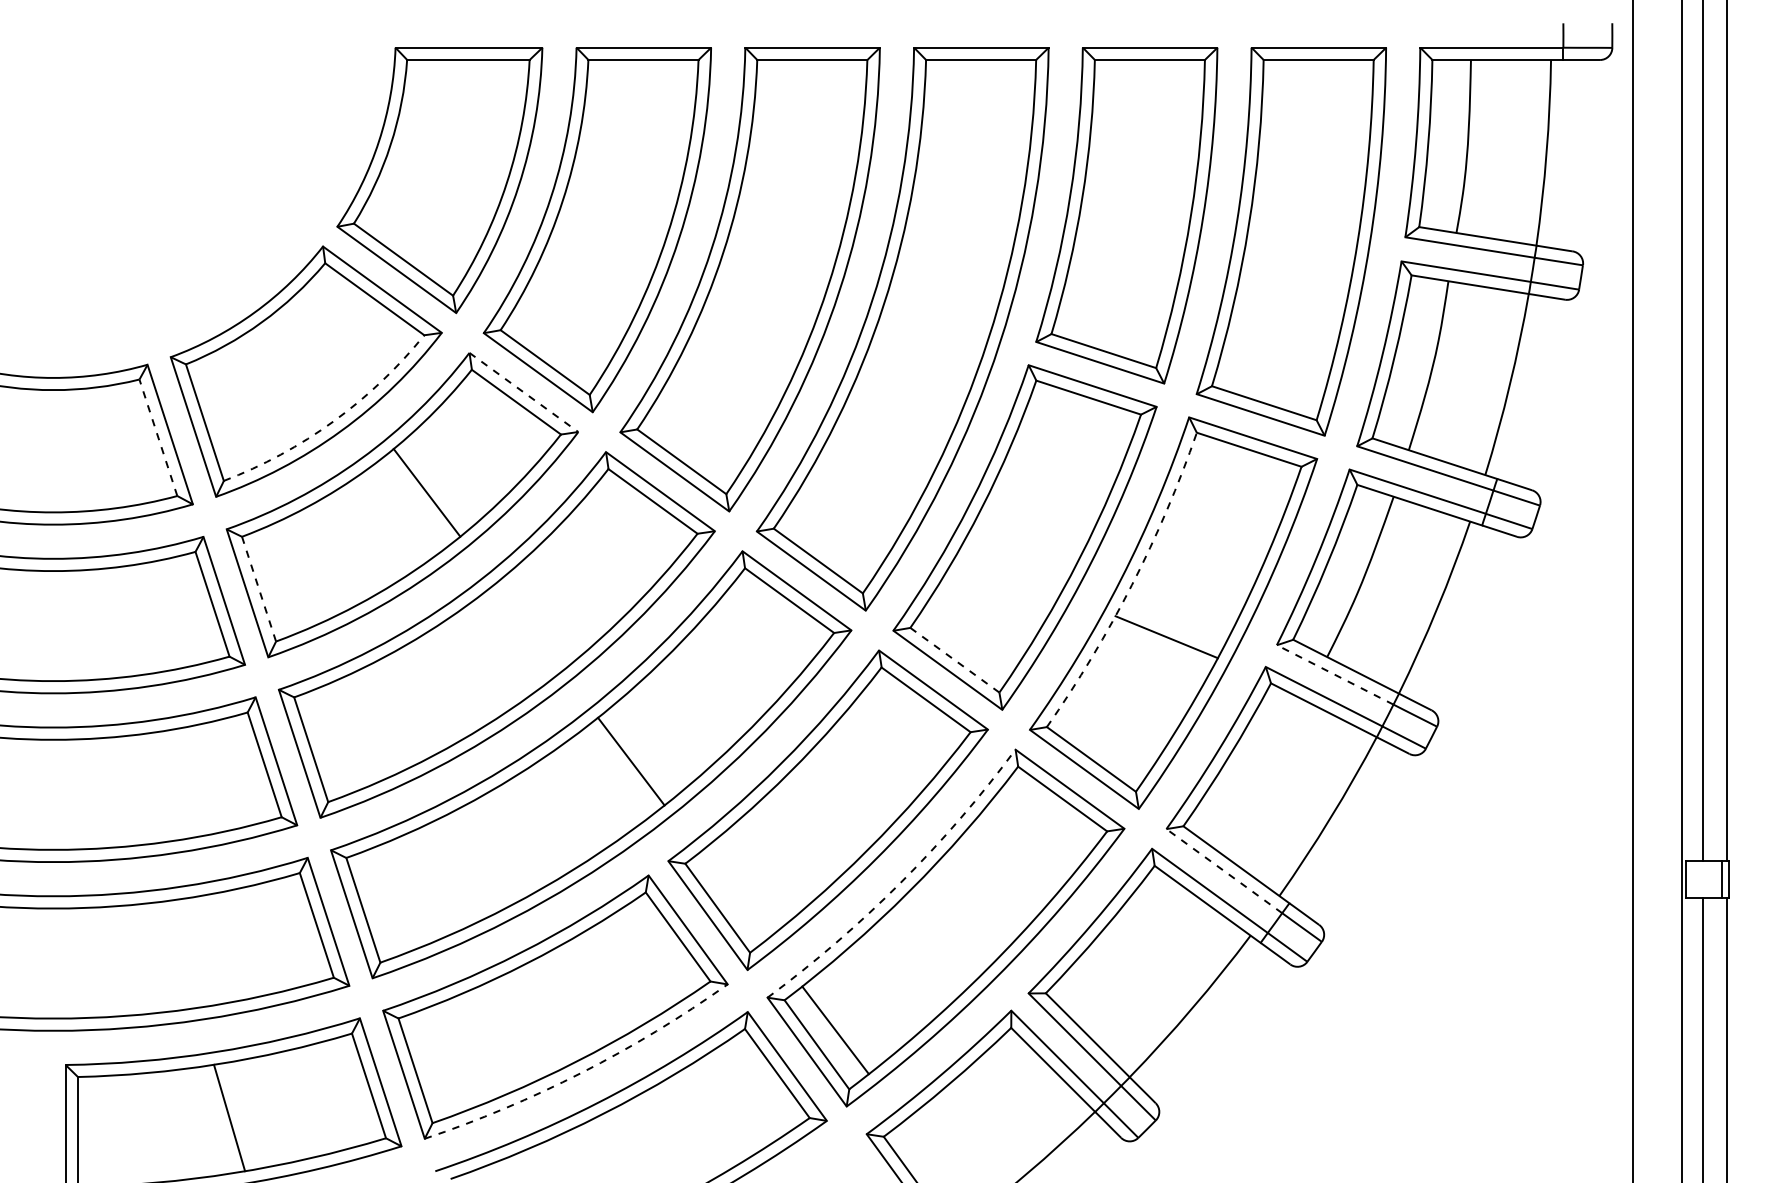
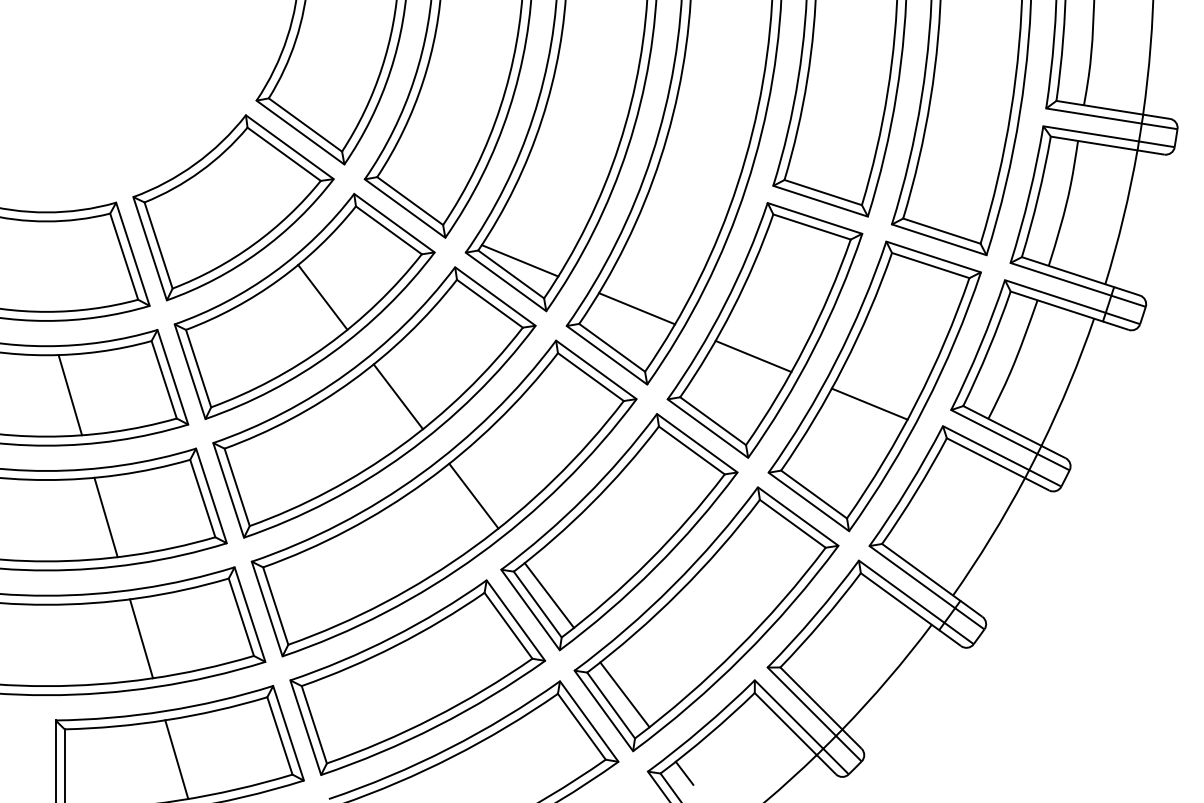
line: (524, 392) -> (394, 223), dashed -> solid
arc: (333, 421) -> (253, 244), dashed -> solid
line: (158, 437) -> (124, 256), dashed -> solid
line: (693, 443) -> (519, 260), added
line: (851, 508) -> (636, 308), added
line: (1009, 572) -> (753, 356), added
arc: (1131, 585) -> (843, 365), dashed -> solid
line: (259, 589) -> (198, 368), dashed -> solid
line: (85, 624) -> (70, 394), added
line: (528, 627) -> (397, 396), added
line: (955, 660) -> (713, 421), dashed -> solid
line: (1334, 674) -> (993, 431), dashed -> solid
line: (133, 790) -> (105, 517), added
line: (1224, 871) -> (912, 577), dashed -> solid
arc: (900, 882) -> (672, 585), dashed -> solid
line: (733, 895) -> (549, 595), added
line: (181, 954) -> (141, 638), added
arc: (581, 1072) -> (437, 726), dashed -> solid
line: (916, 1136) -> (684, 773), added

